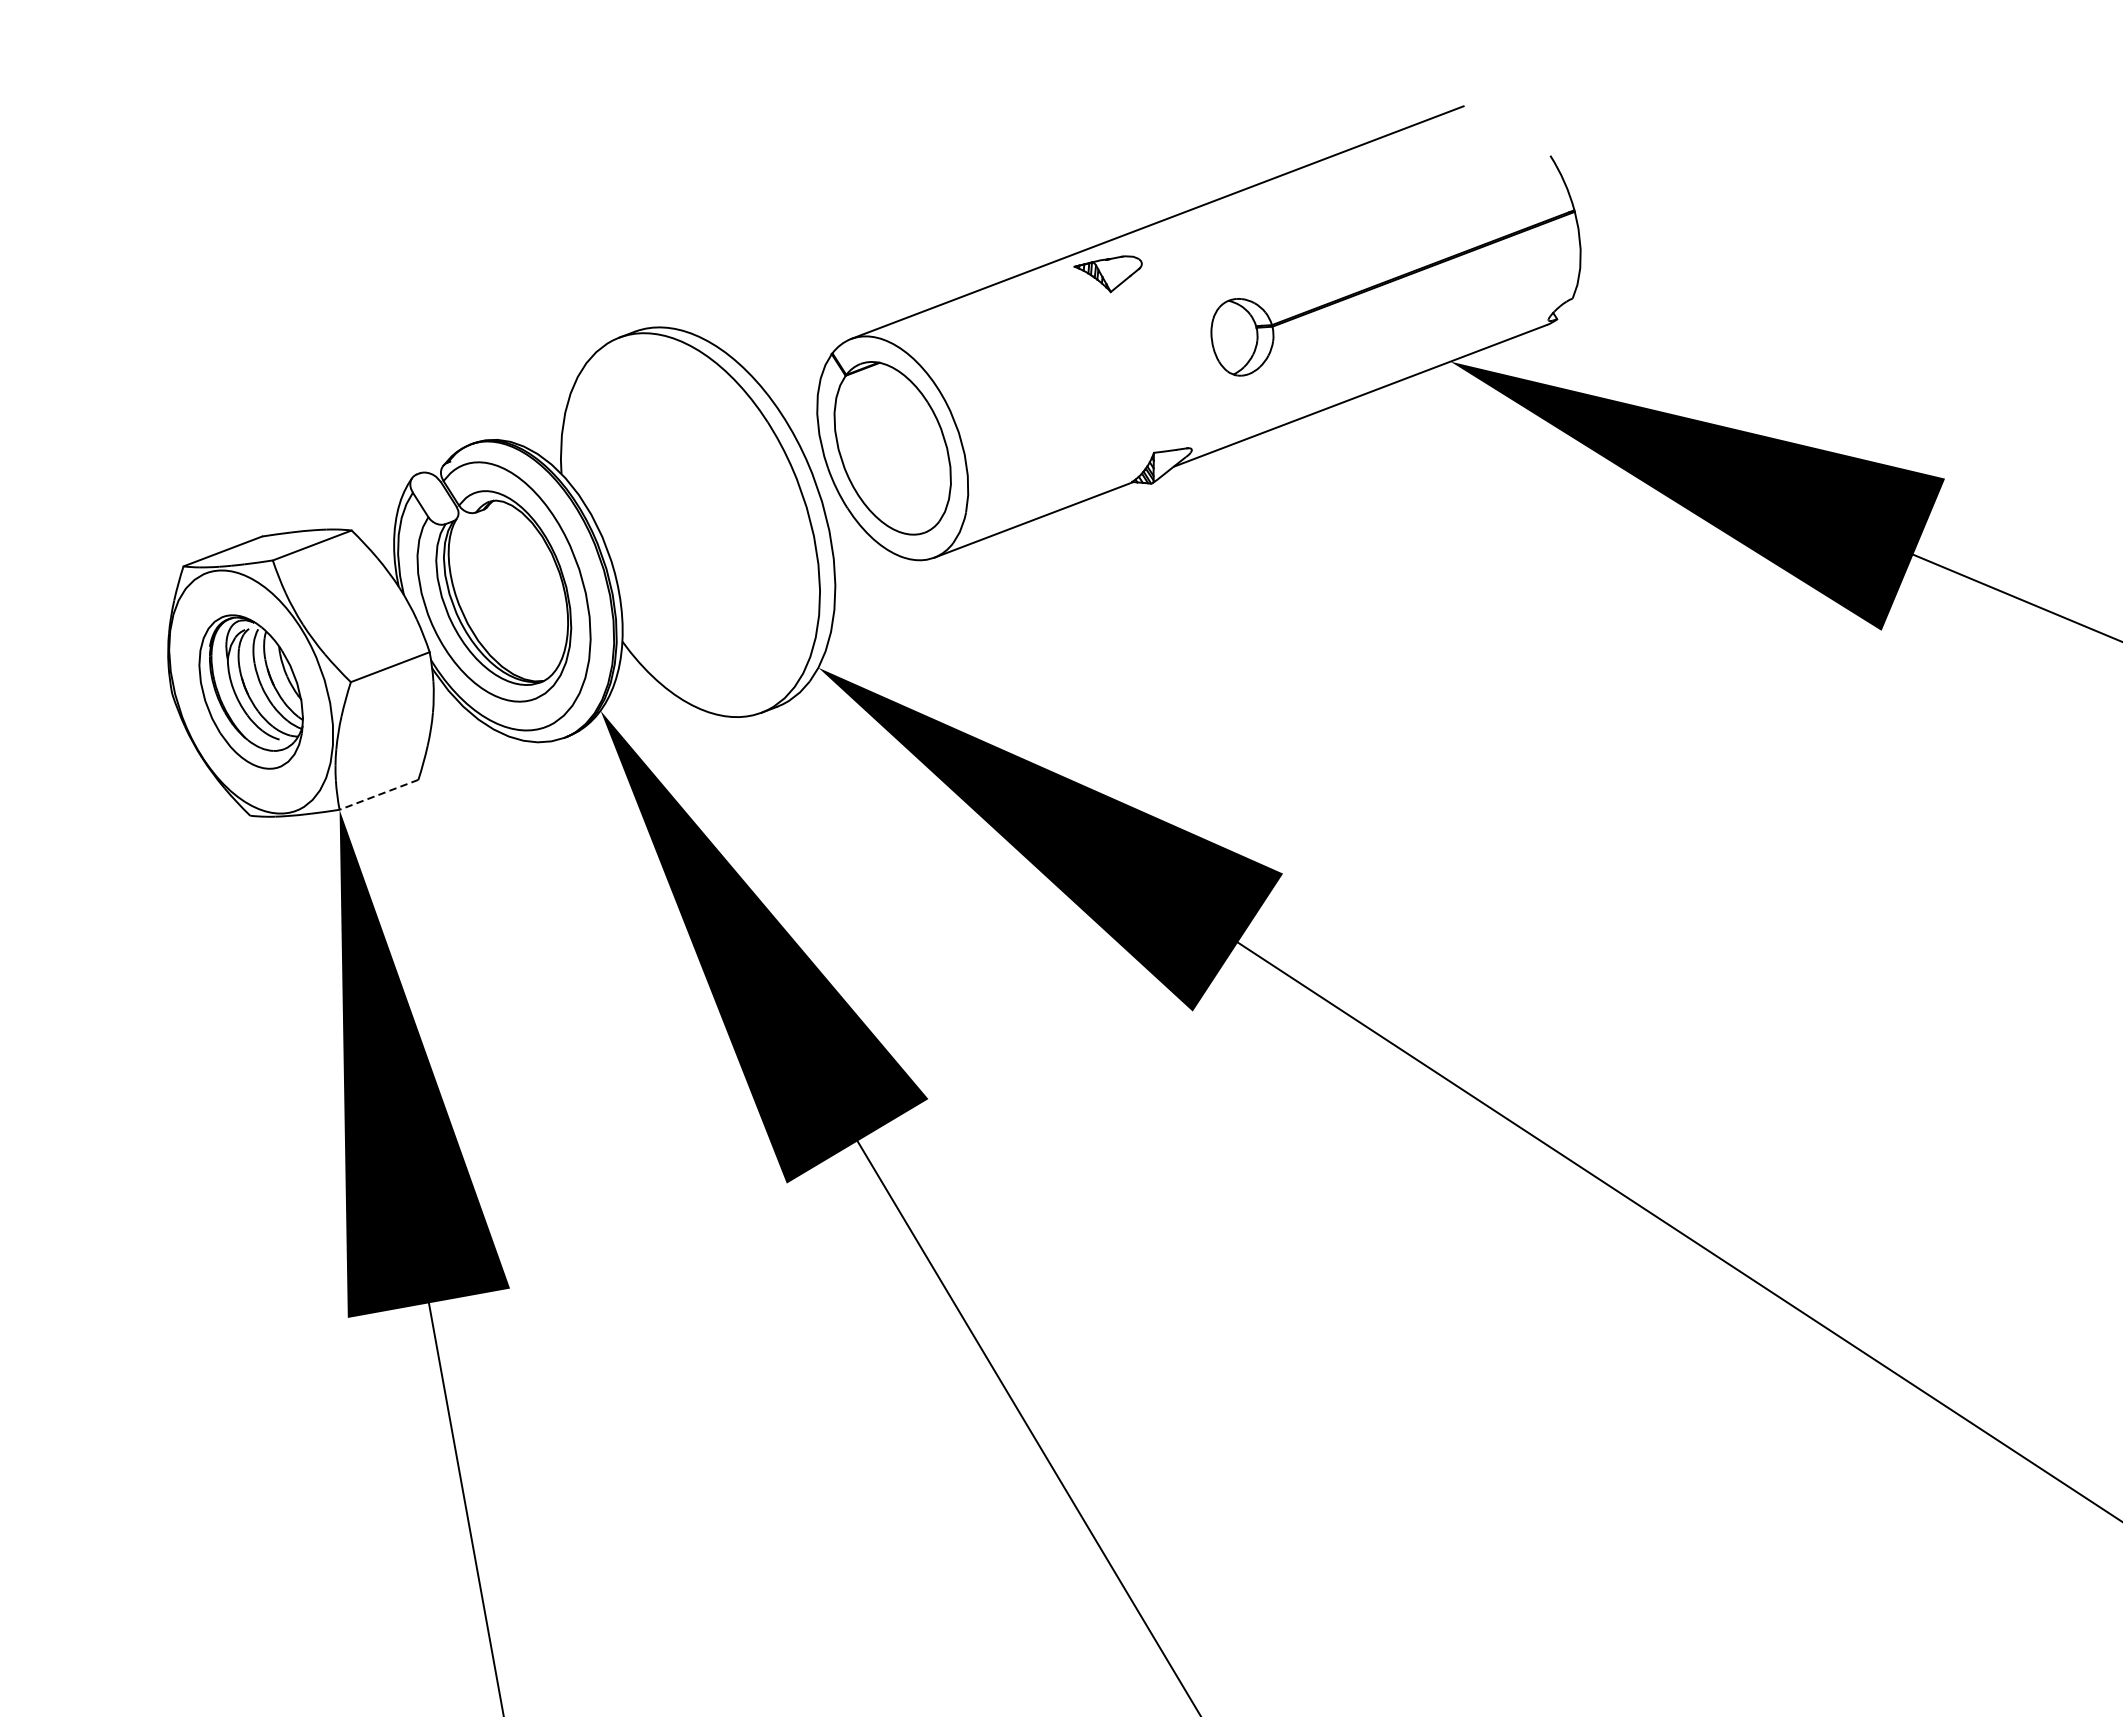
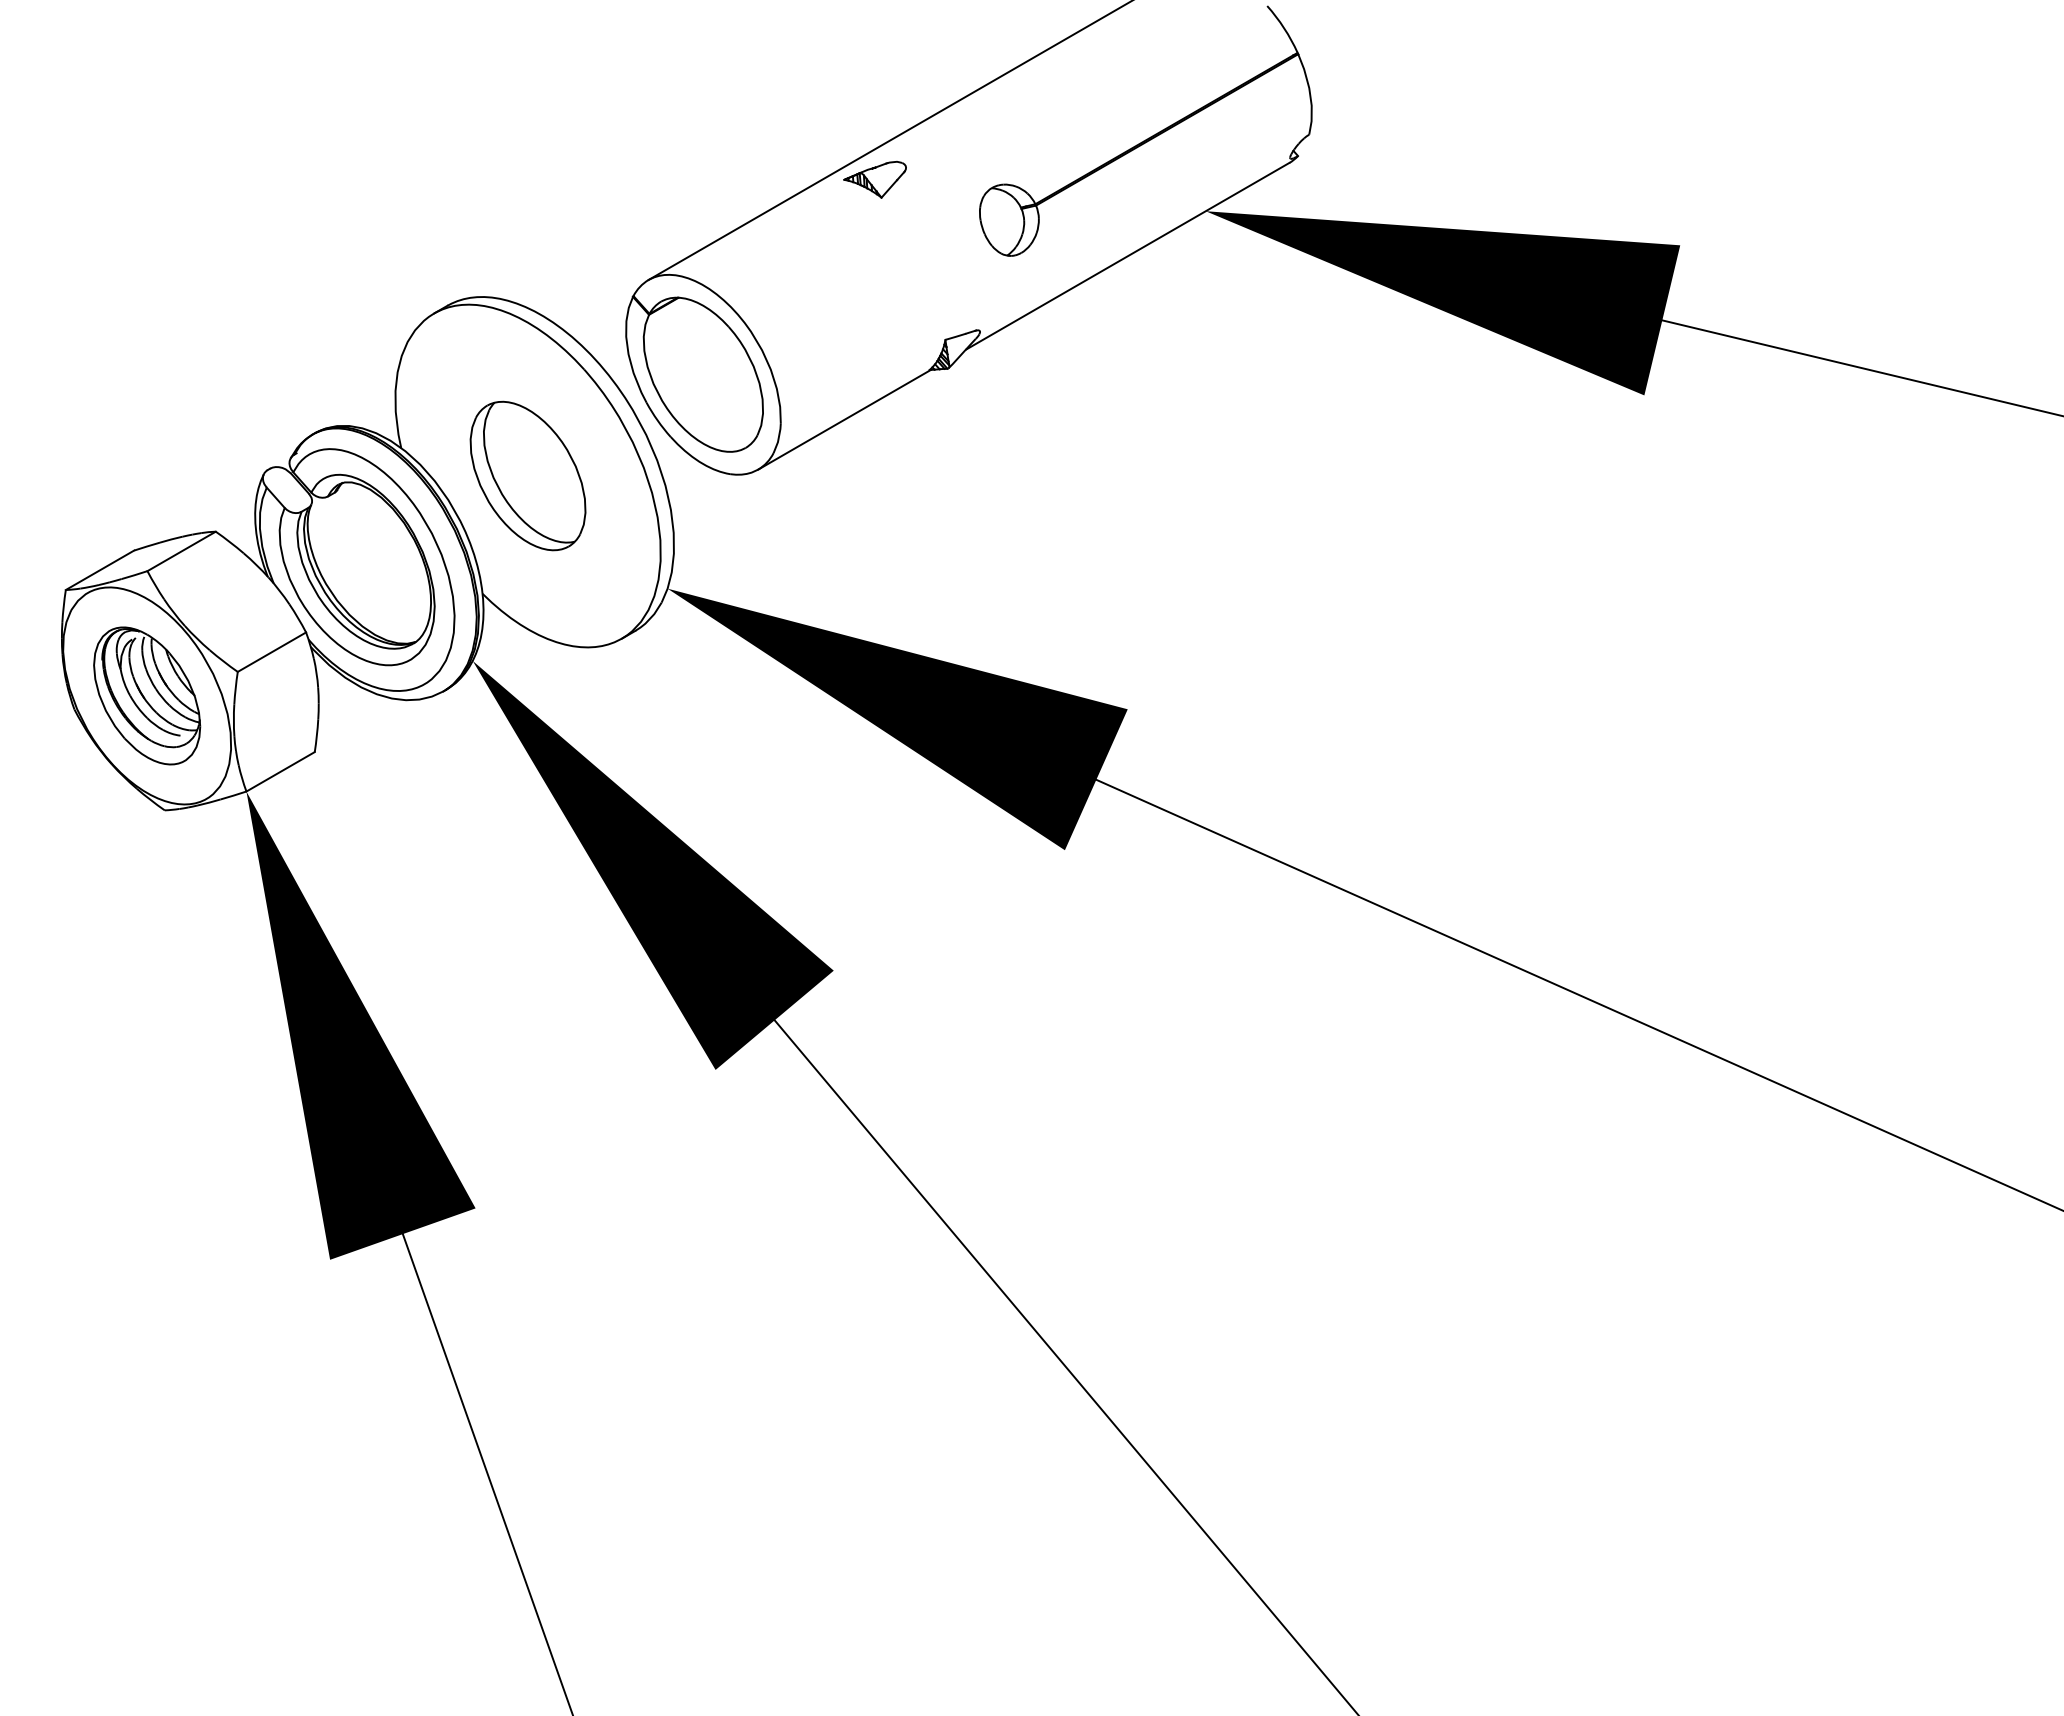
part: (689, 524) -> (527, 475), added
line: (378, 795) -> (280, 772), dashed -> solid

